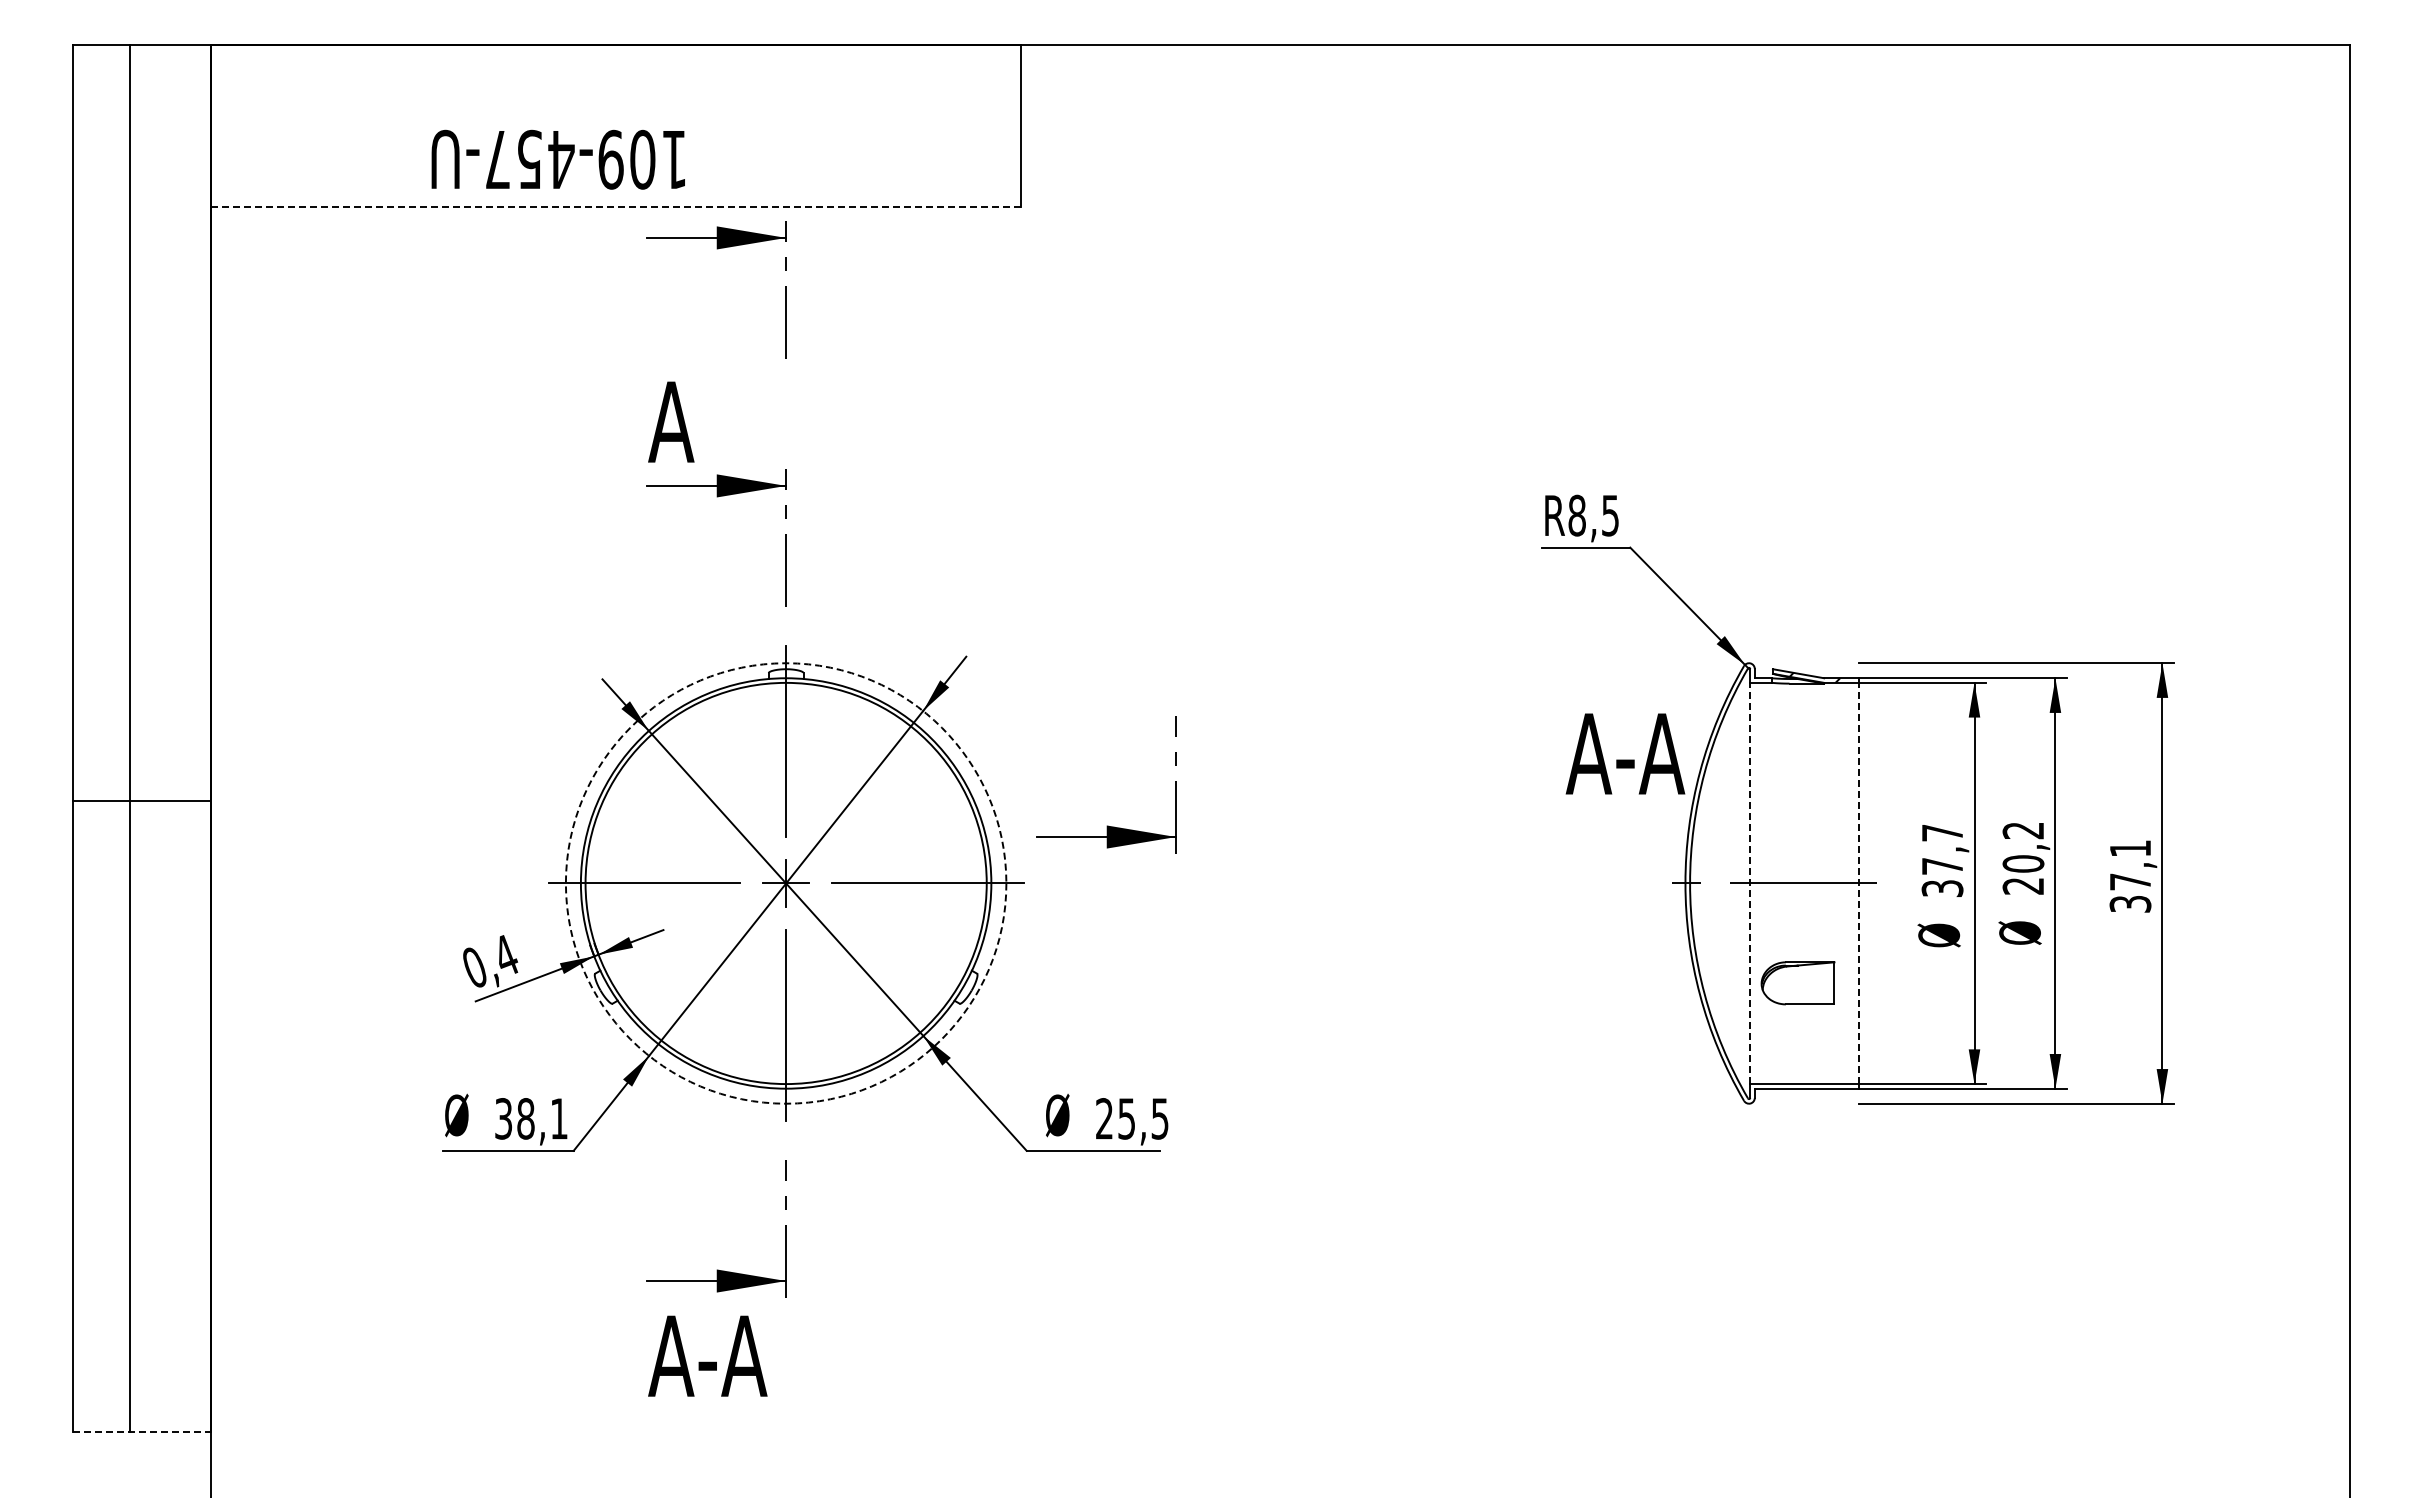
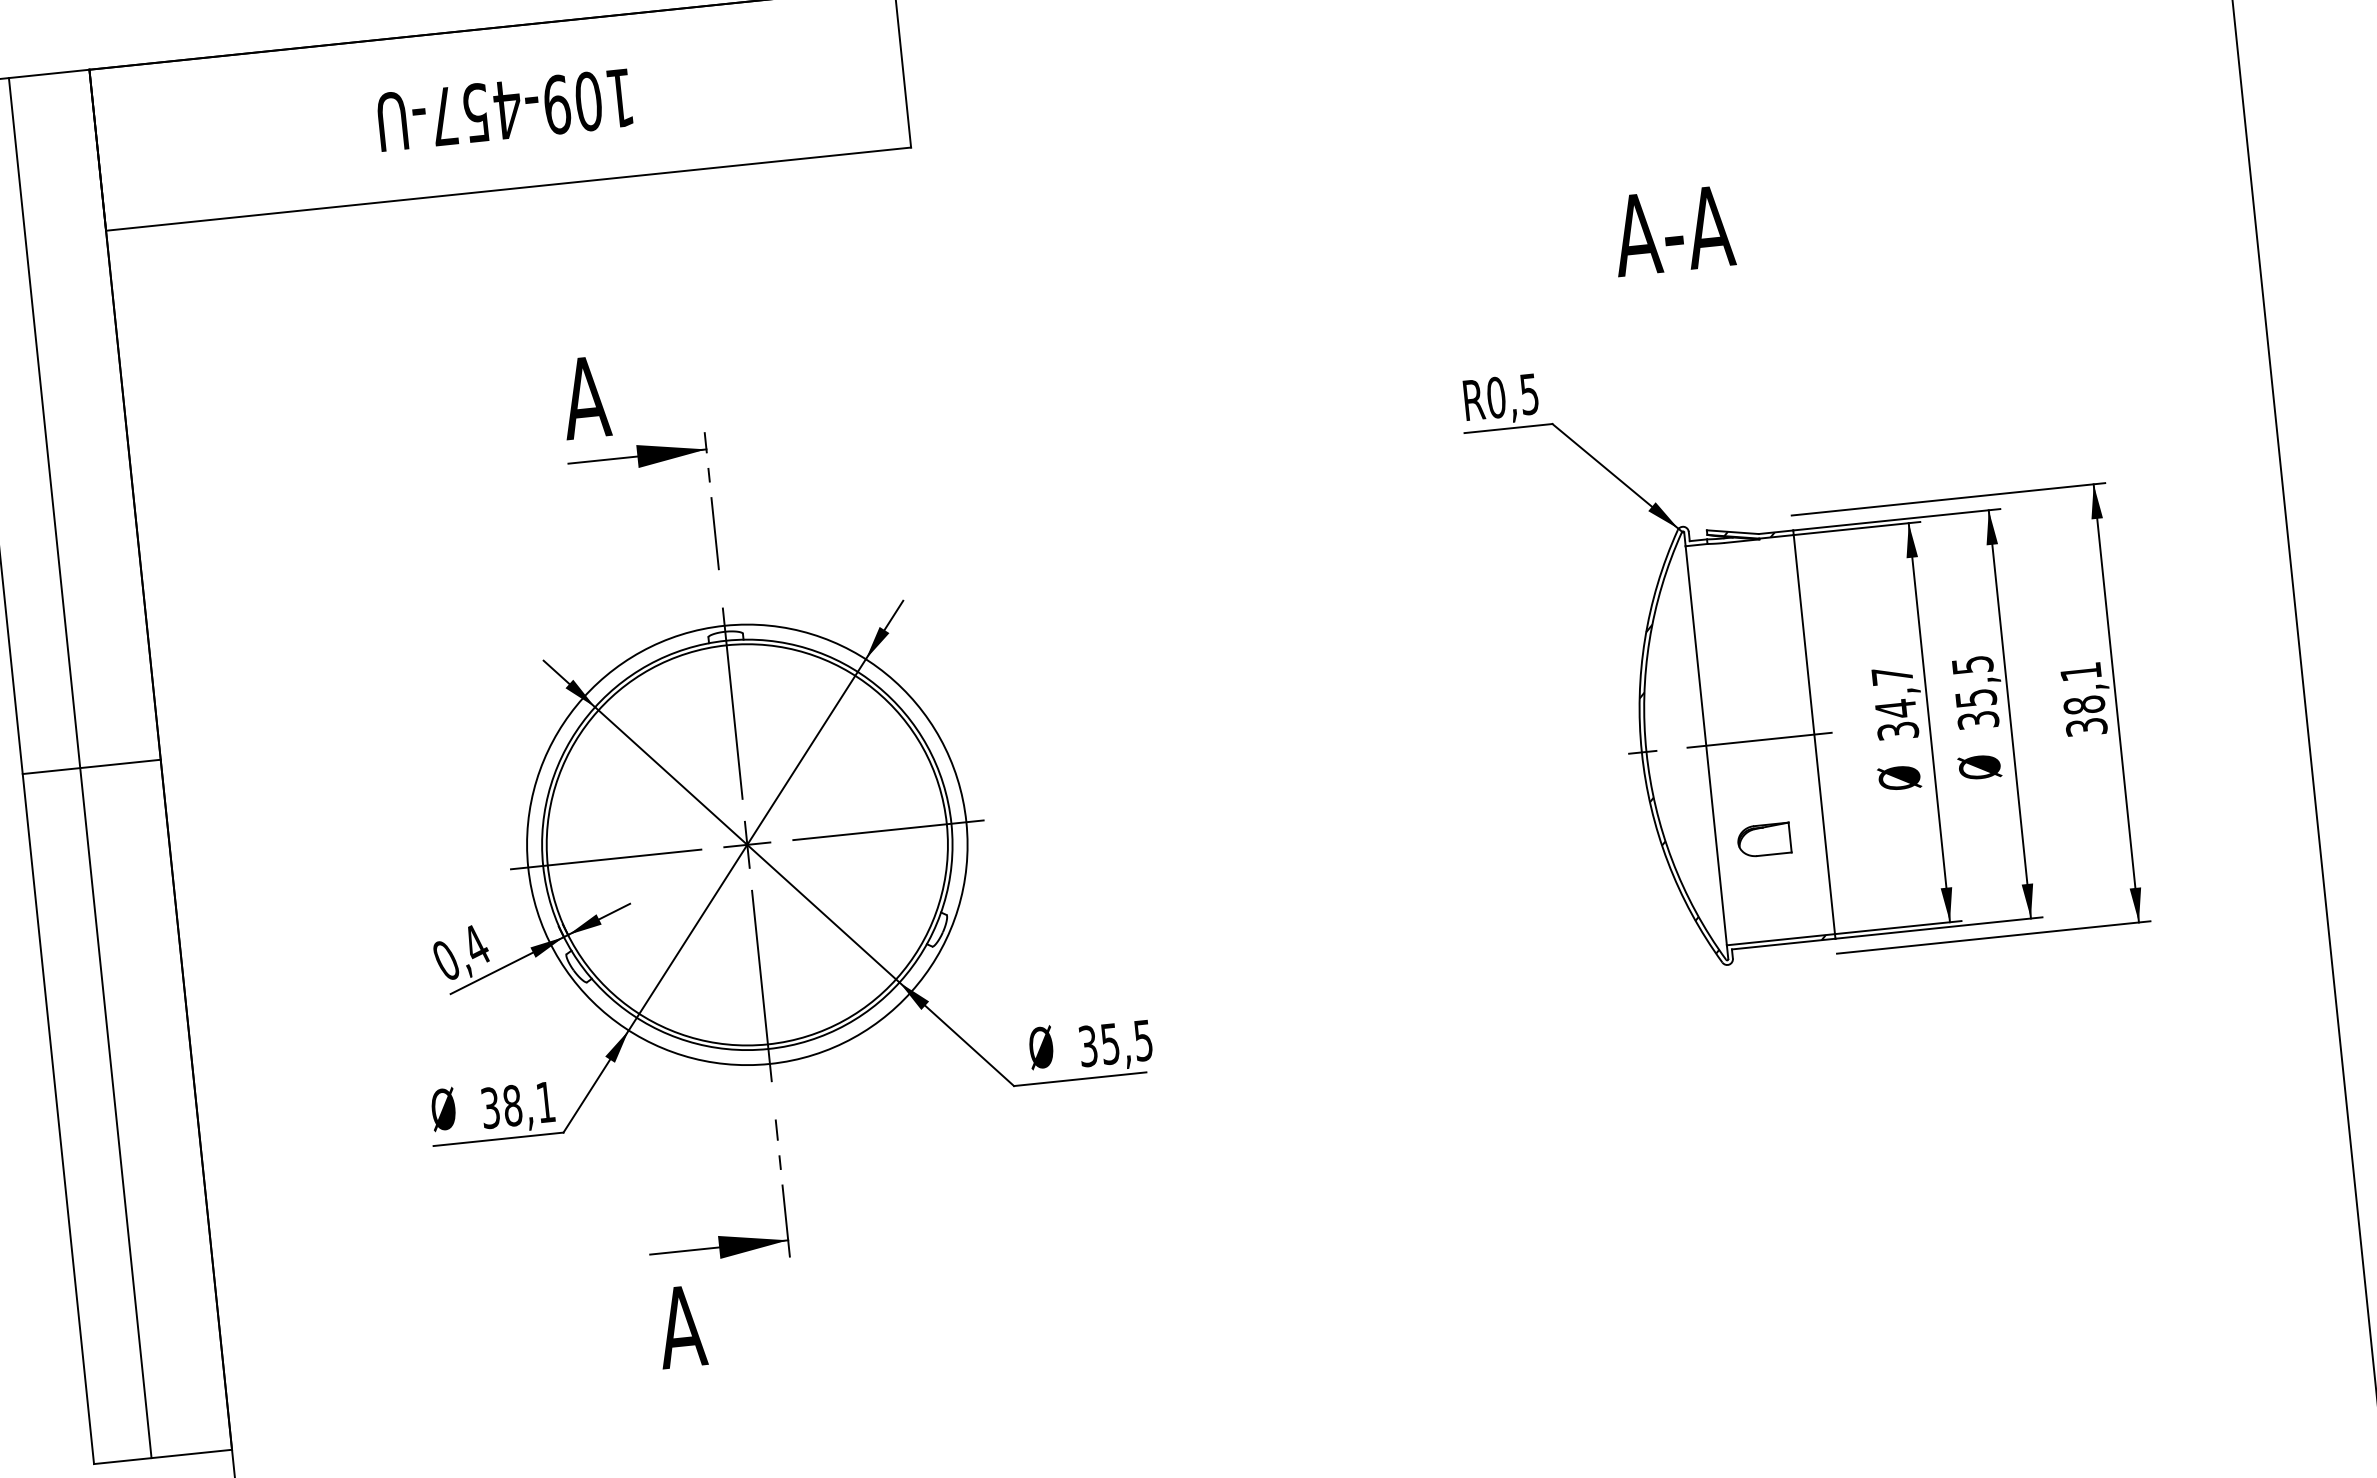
text: (557, 159) -> (503, 110), moved
line: (616, 206) -> (508, 188), dashed -> solid
part: (717, 249) -> (613, 221), removed
text: (1576, 515) -> (1495, 397), R8,5 -> R0,5
text: (1625, 753) -> (1673, 230), moved
line: (141, 800) -> (91, 766), moved
part: (1107, 825) -> (1061, 754), removed
text: (2023, 858) -> (1975, 692), 20,2 -> 35,5
text: (1942, 866) -> (1895, 709), 37,7 -> 34,7
text: (2130, 881) -> (2084, 704), 37,1 -> 38,1
circle: (785, 883) -> (746, 844), dashed -> solid
line: (1750, 883) -> (1706, 745), dashed -> solid
line: (1858, 883) -> (1813, 734), dashed -> solid
hatch: (1768, 924) -> (1728, 784), added
part: (1798, 983) -> (1764, 840), size x0.71
text: (1104, 1118) -> (1088, 1045), 25,5 -> 35,5
text: (732, 1355) -> (742, 1319), A-A -> A
line: (142, 1432) -> (163, 1457), dashed -> solid

